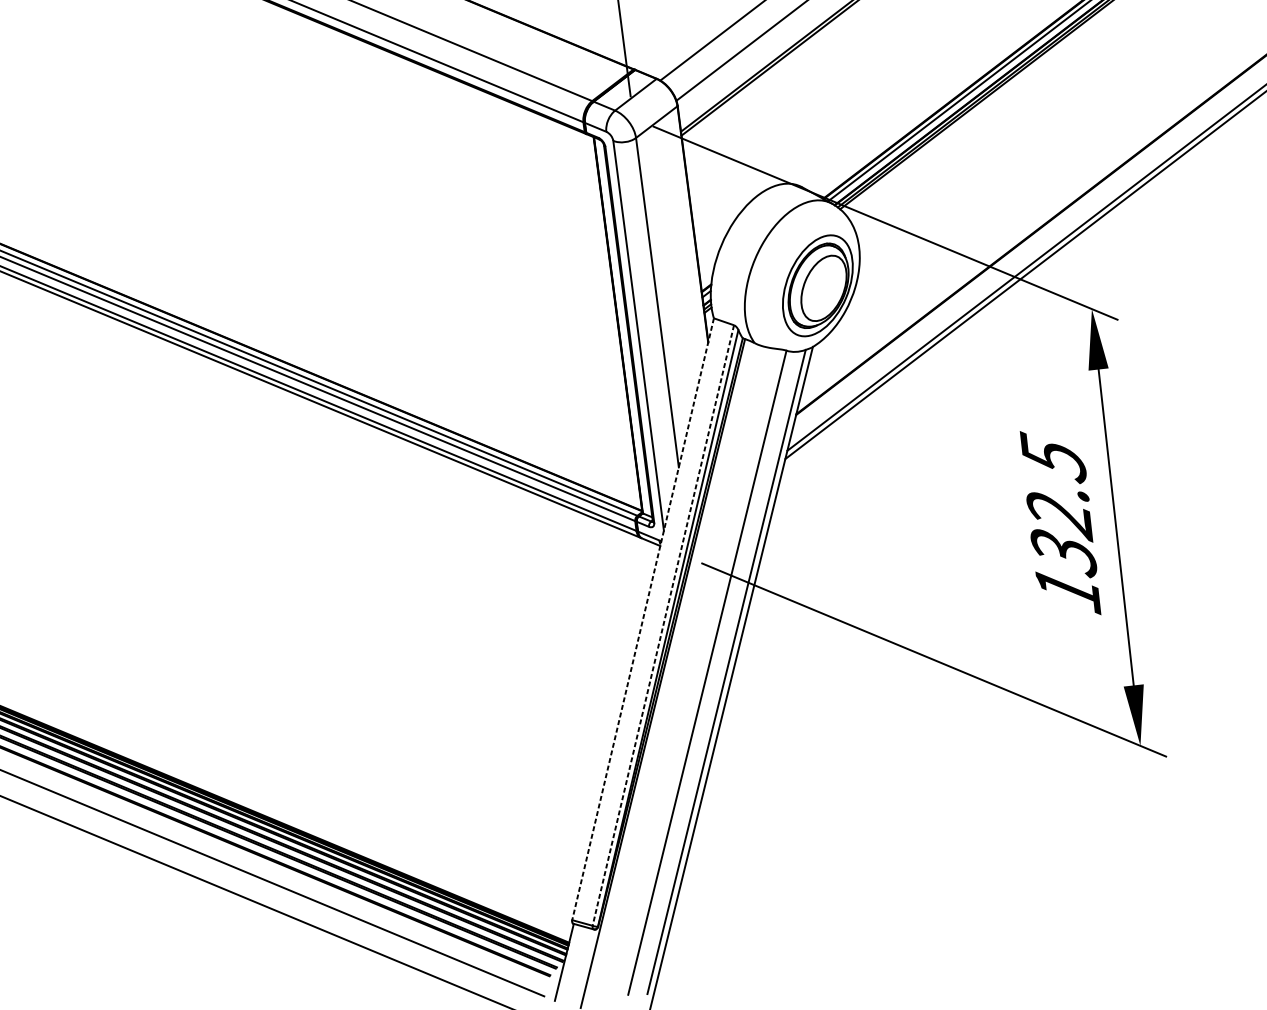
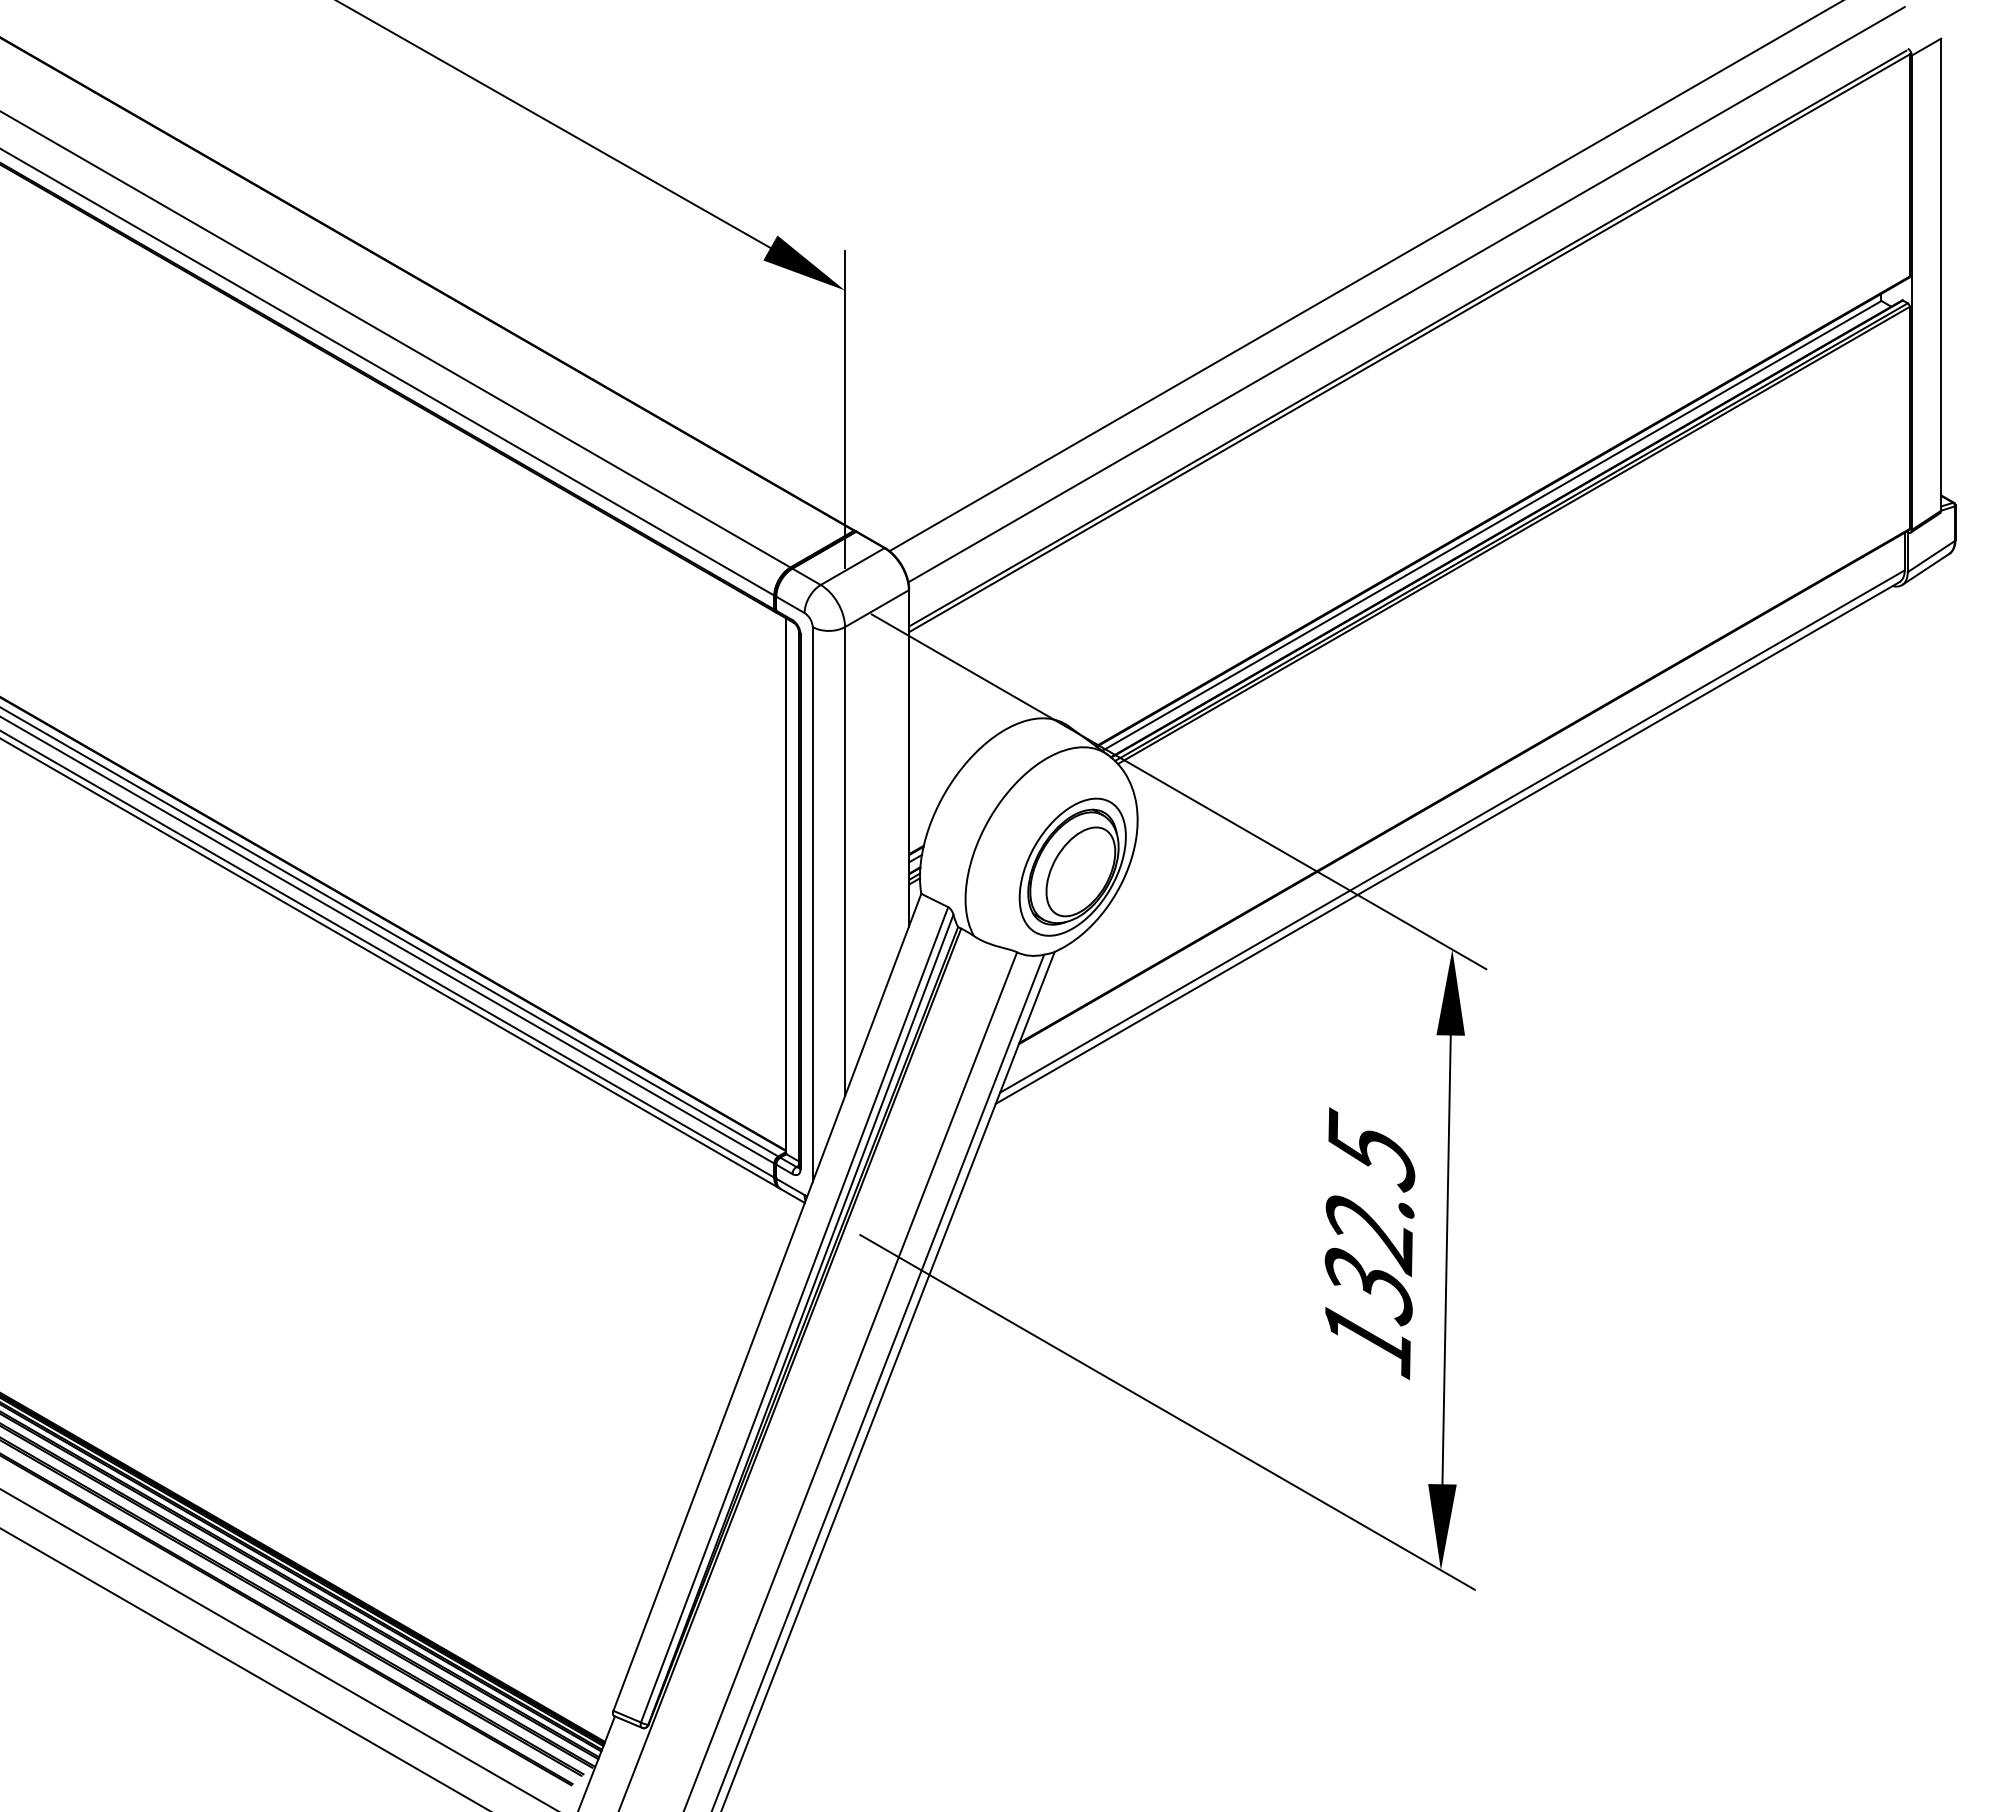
line: (643, 619) -> (767, 1302), dashed -> solid
line: (663, 625) -> (794, 1314), dashed -> solid

